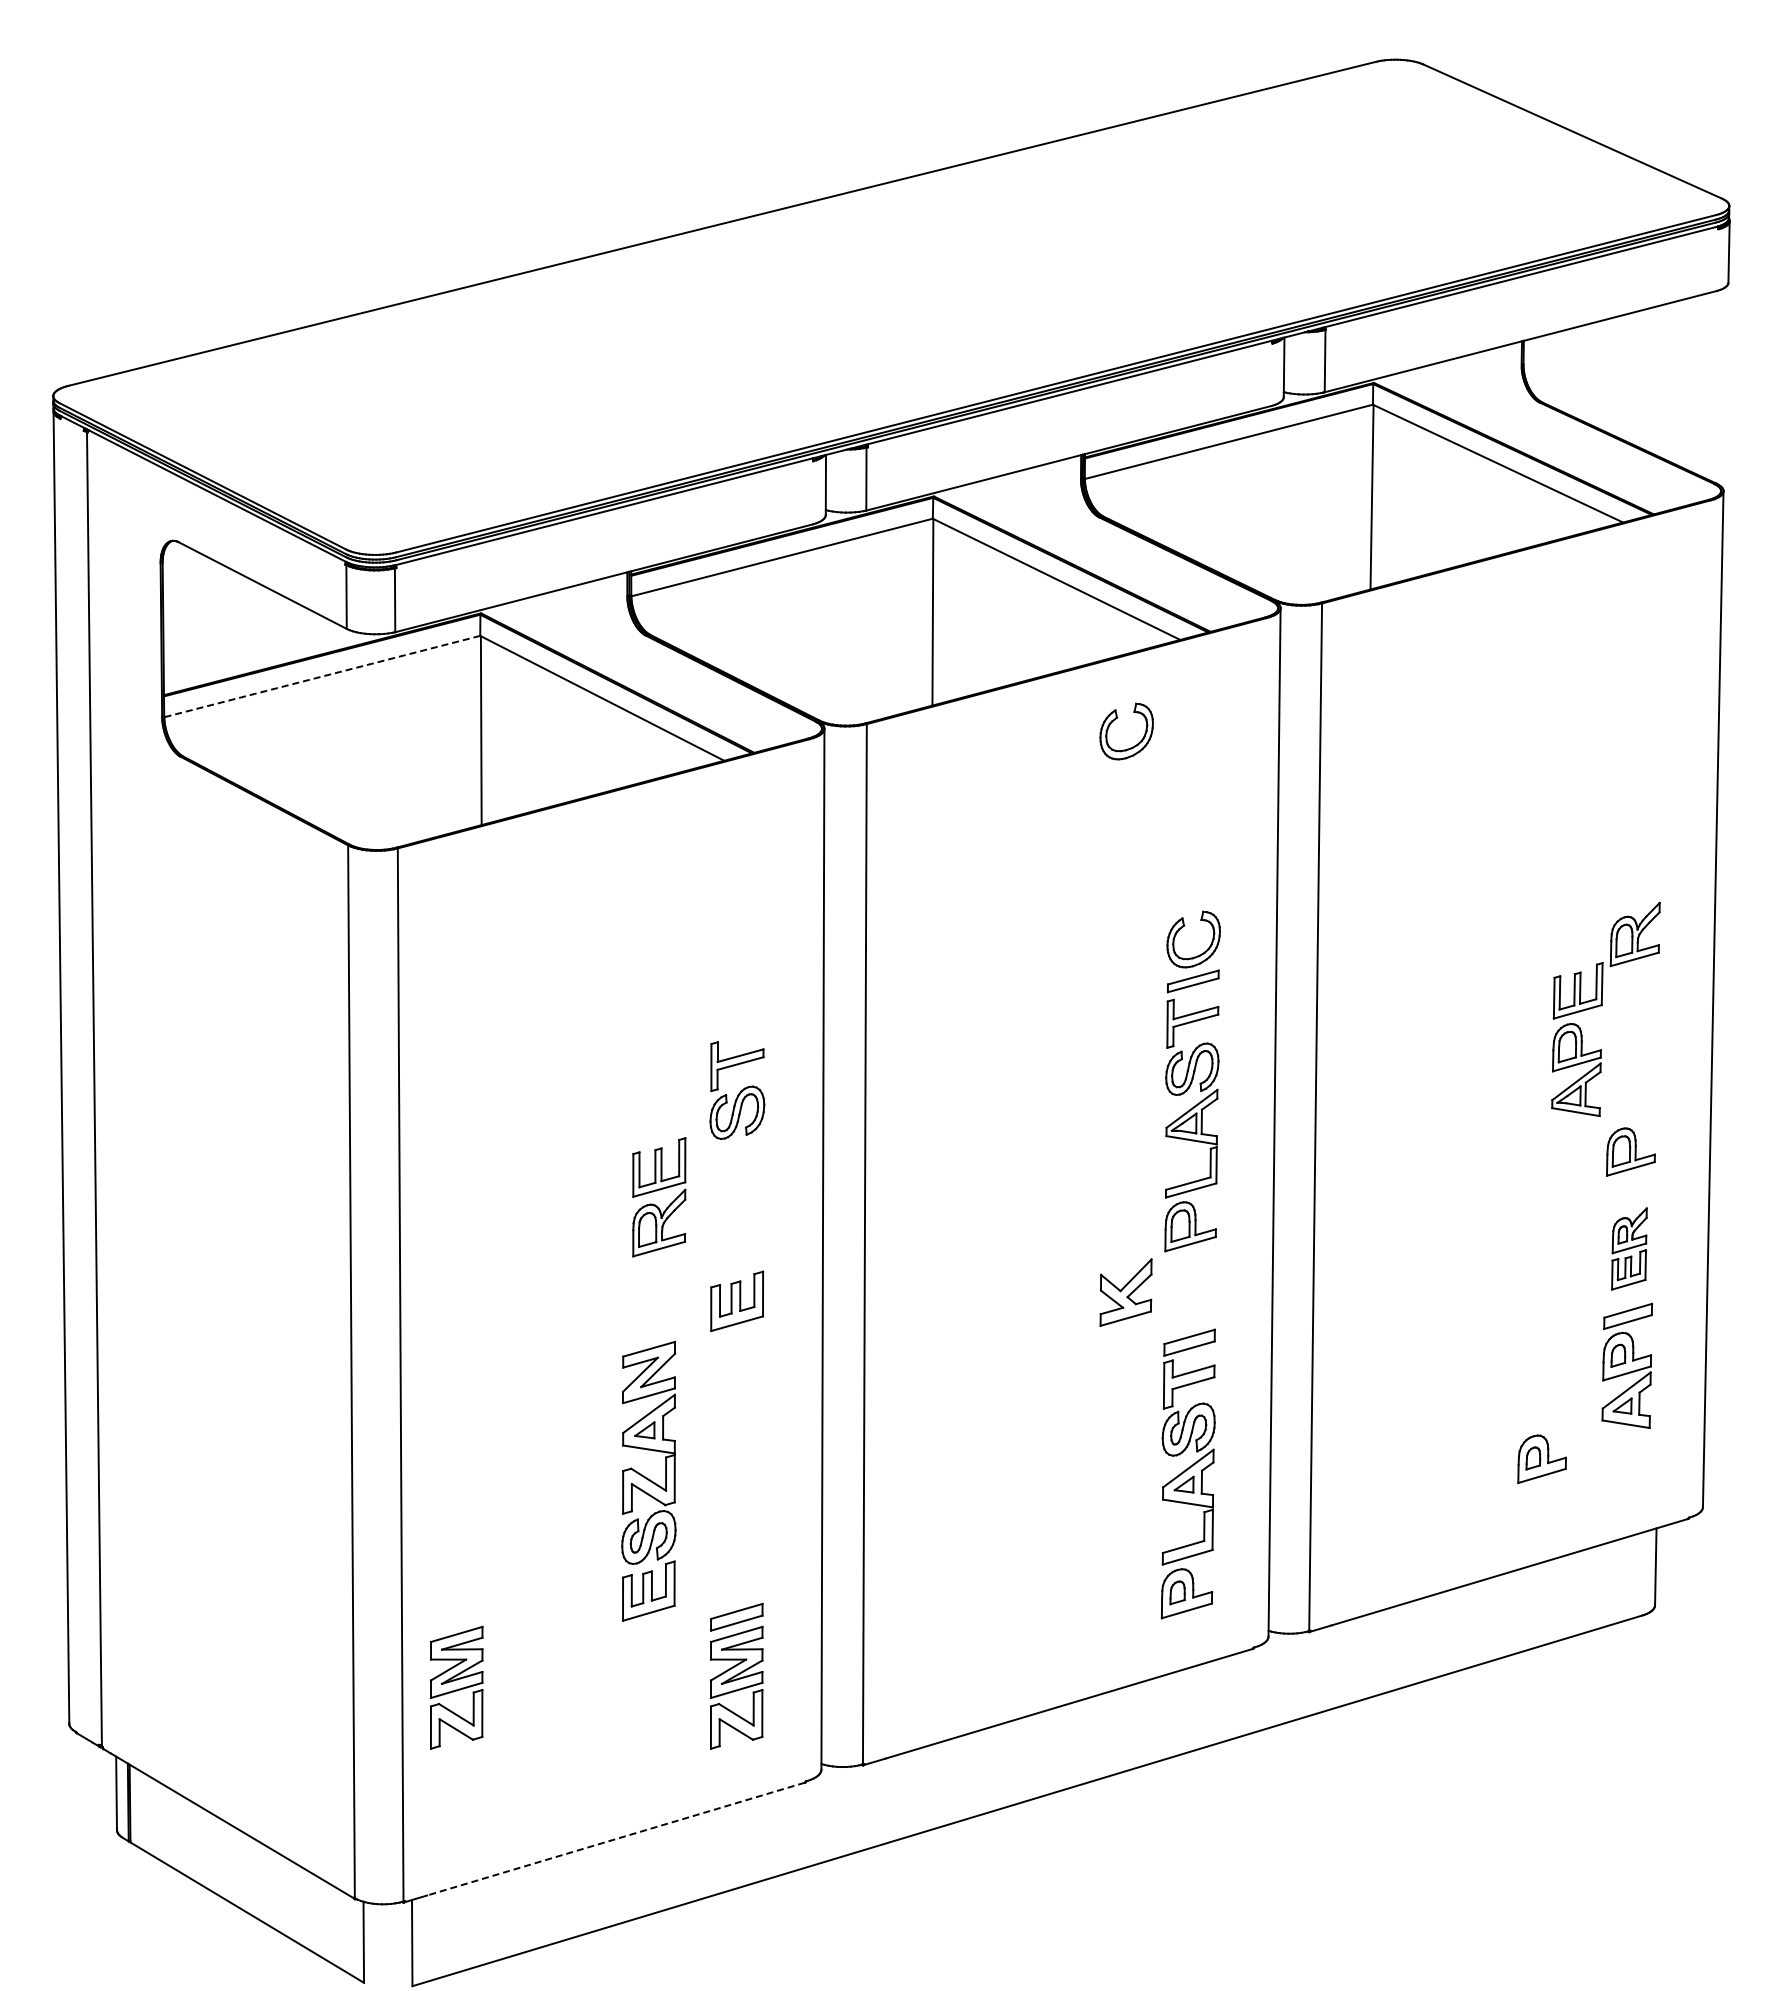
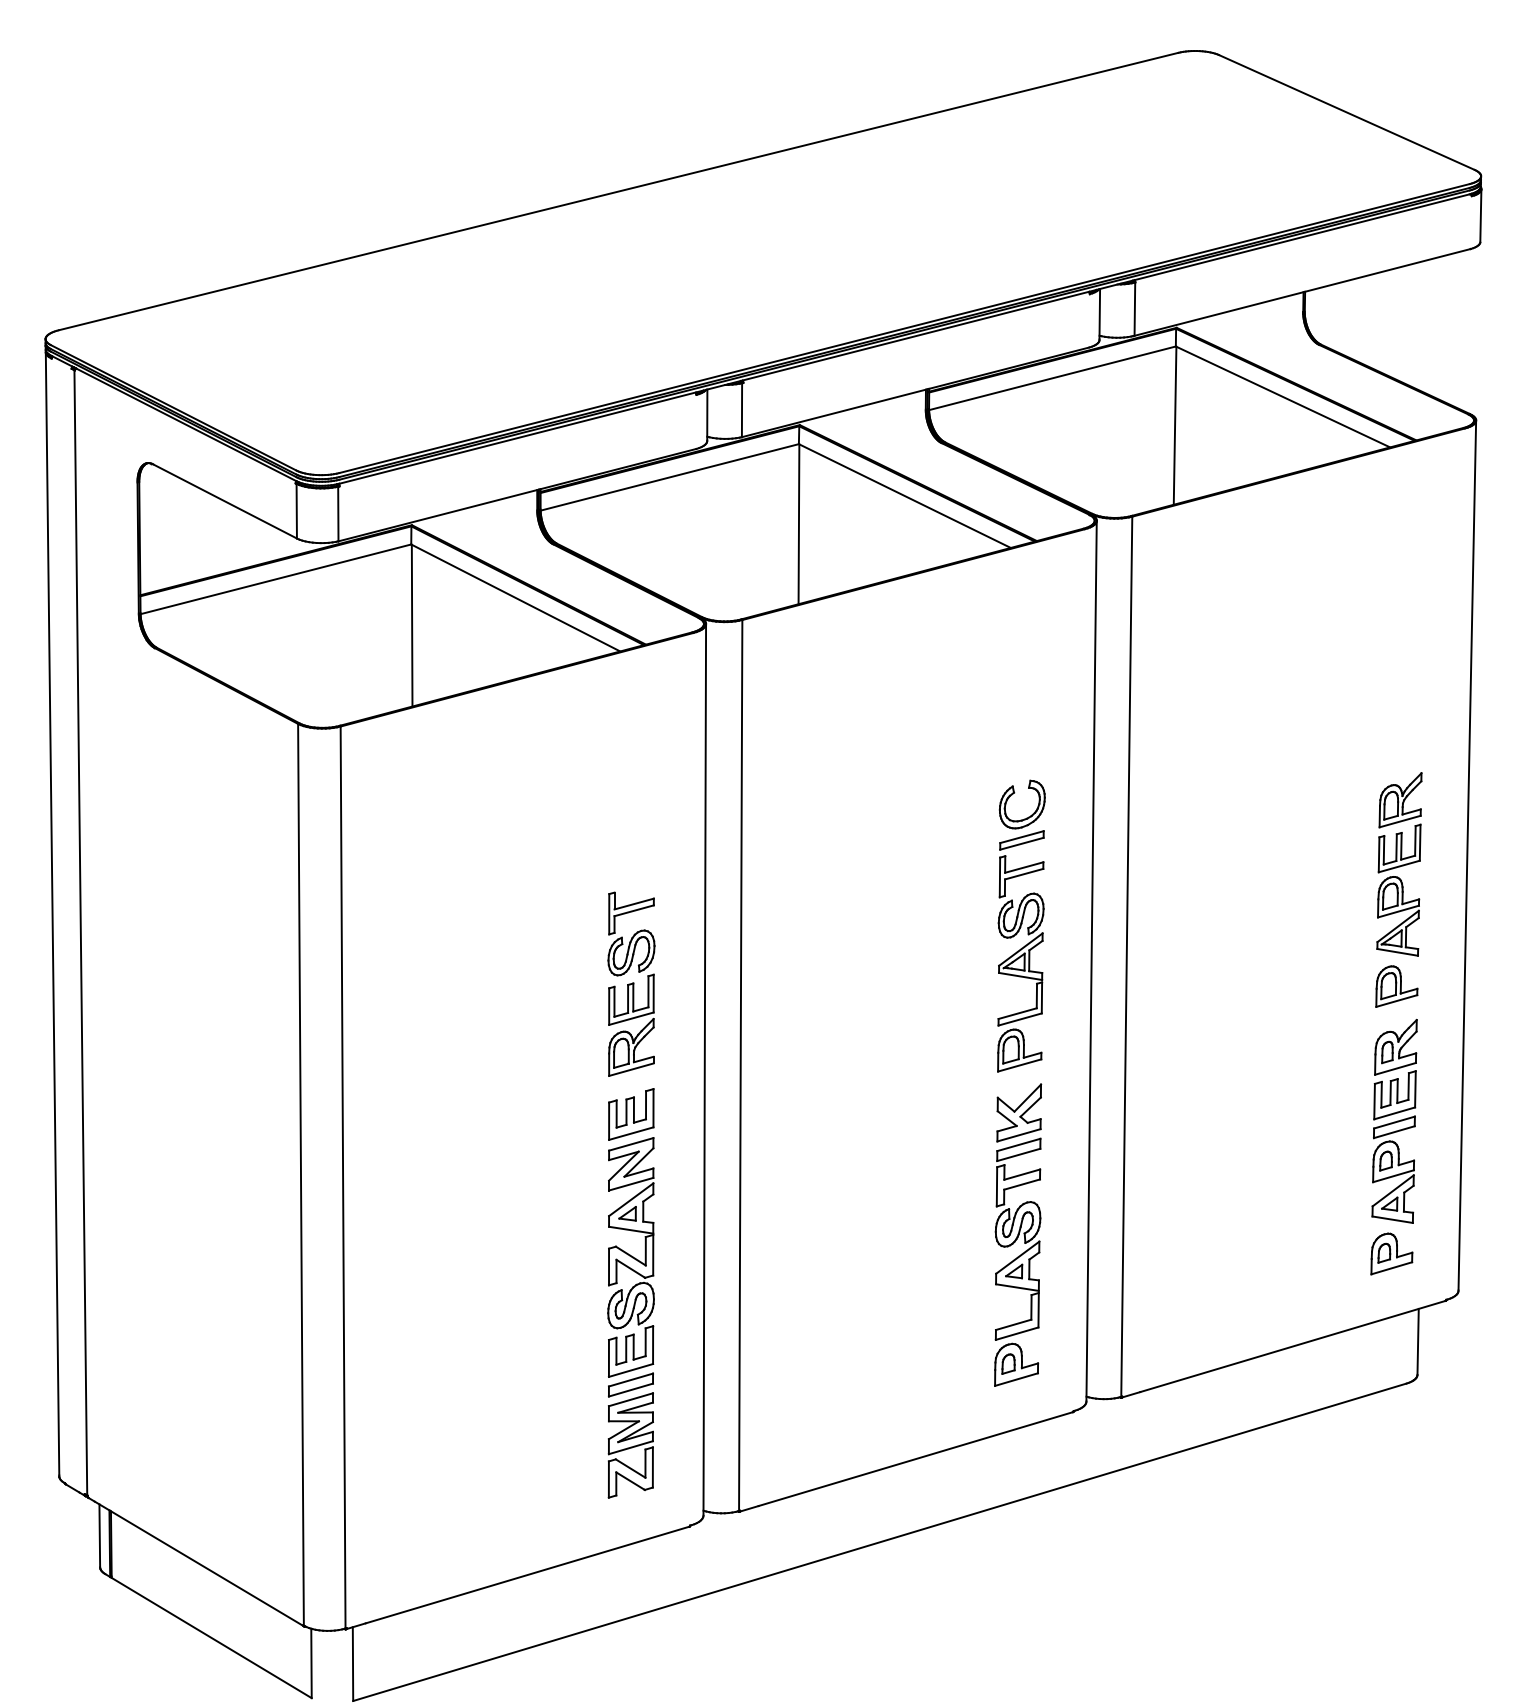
line: (321, 676) -> (275, 579), dashed -> solid
part: (1115, 720) -> (955, 616), removed
part: (1577, 1039) -> (1399, 890), moved
part: (656, 1191) -> (629, 1020), moved
part: (1629, 1248) -> (1395, 1069), size x1.43
part: (1125, 1292) -> (1018, 1112), moved
part: (1541, 1458) -> (1391, 1253), moved
part: (648, 1480) -> (630, 1256), moved
part: (456, 1687) -> (390, 1445), removed
line: (615, 1839) -> (527, 1575), dashed -> solid

